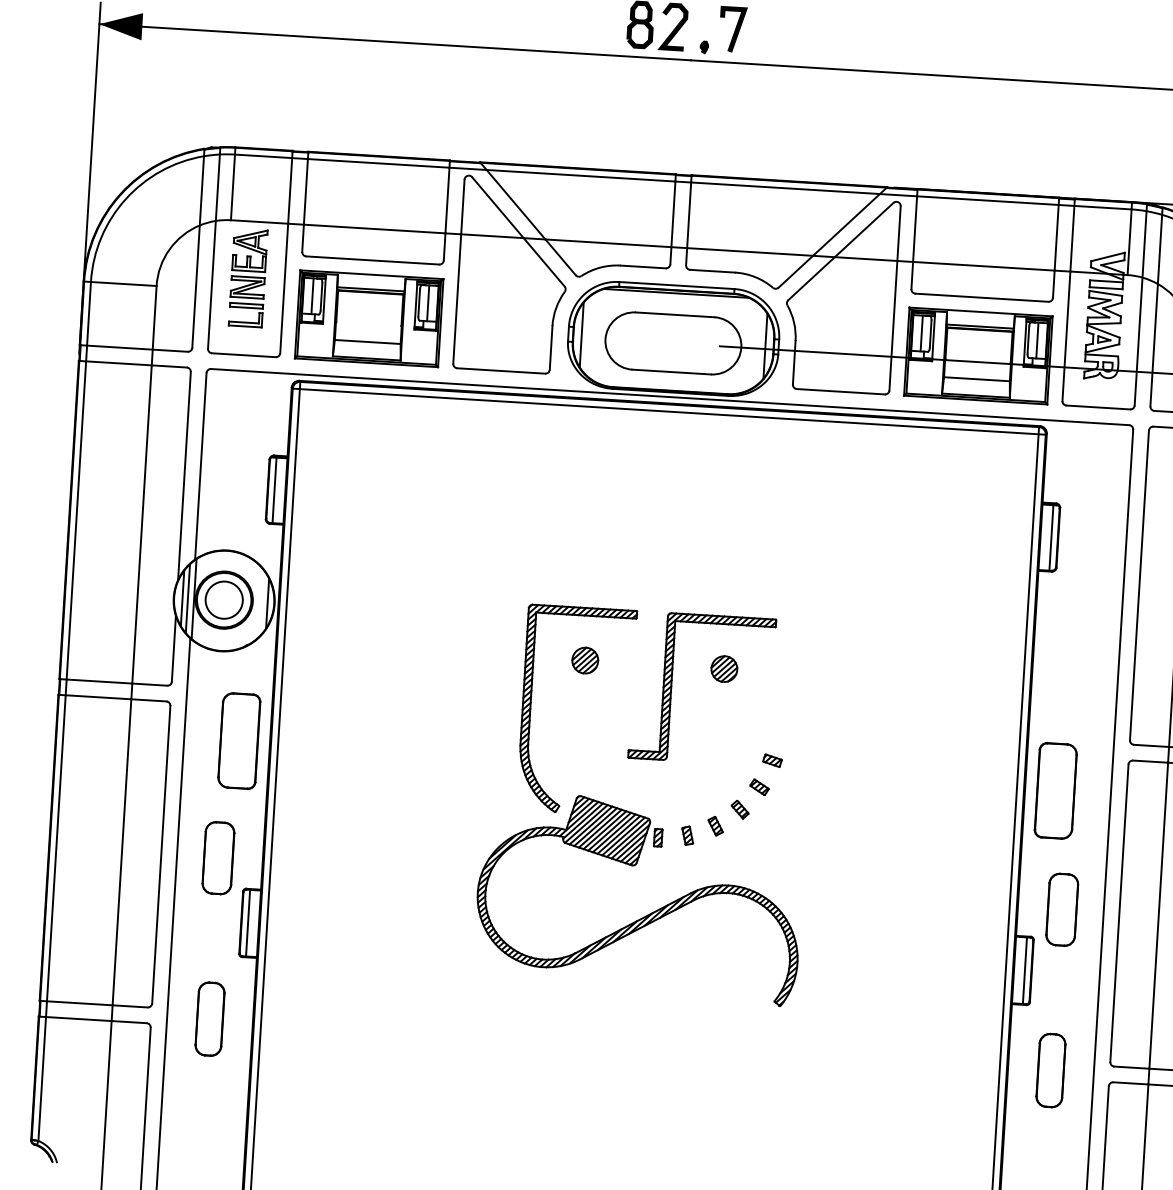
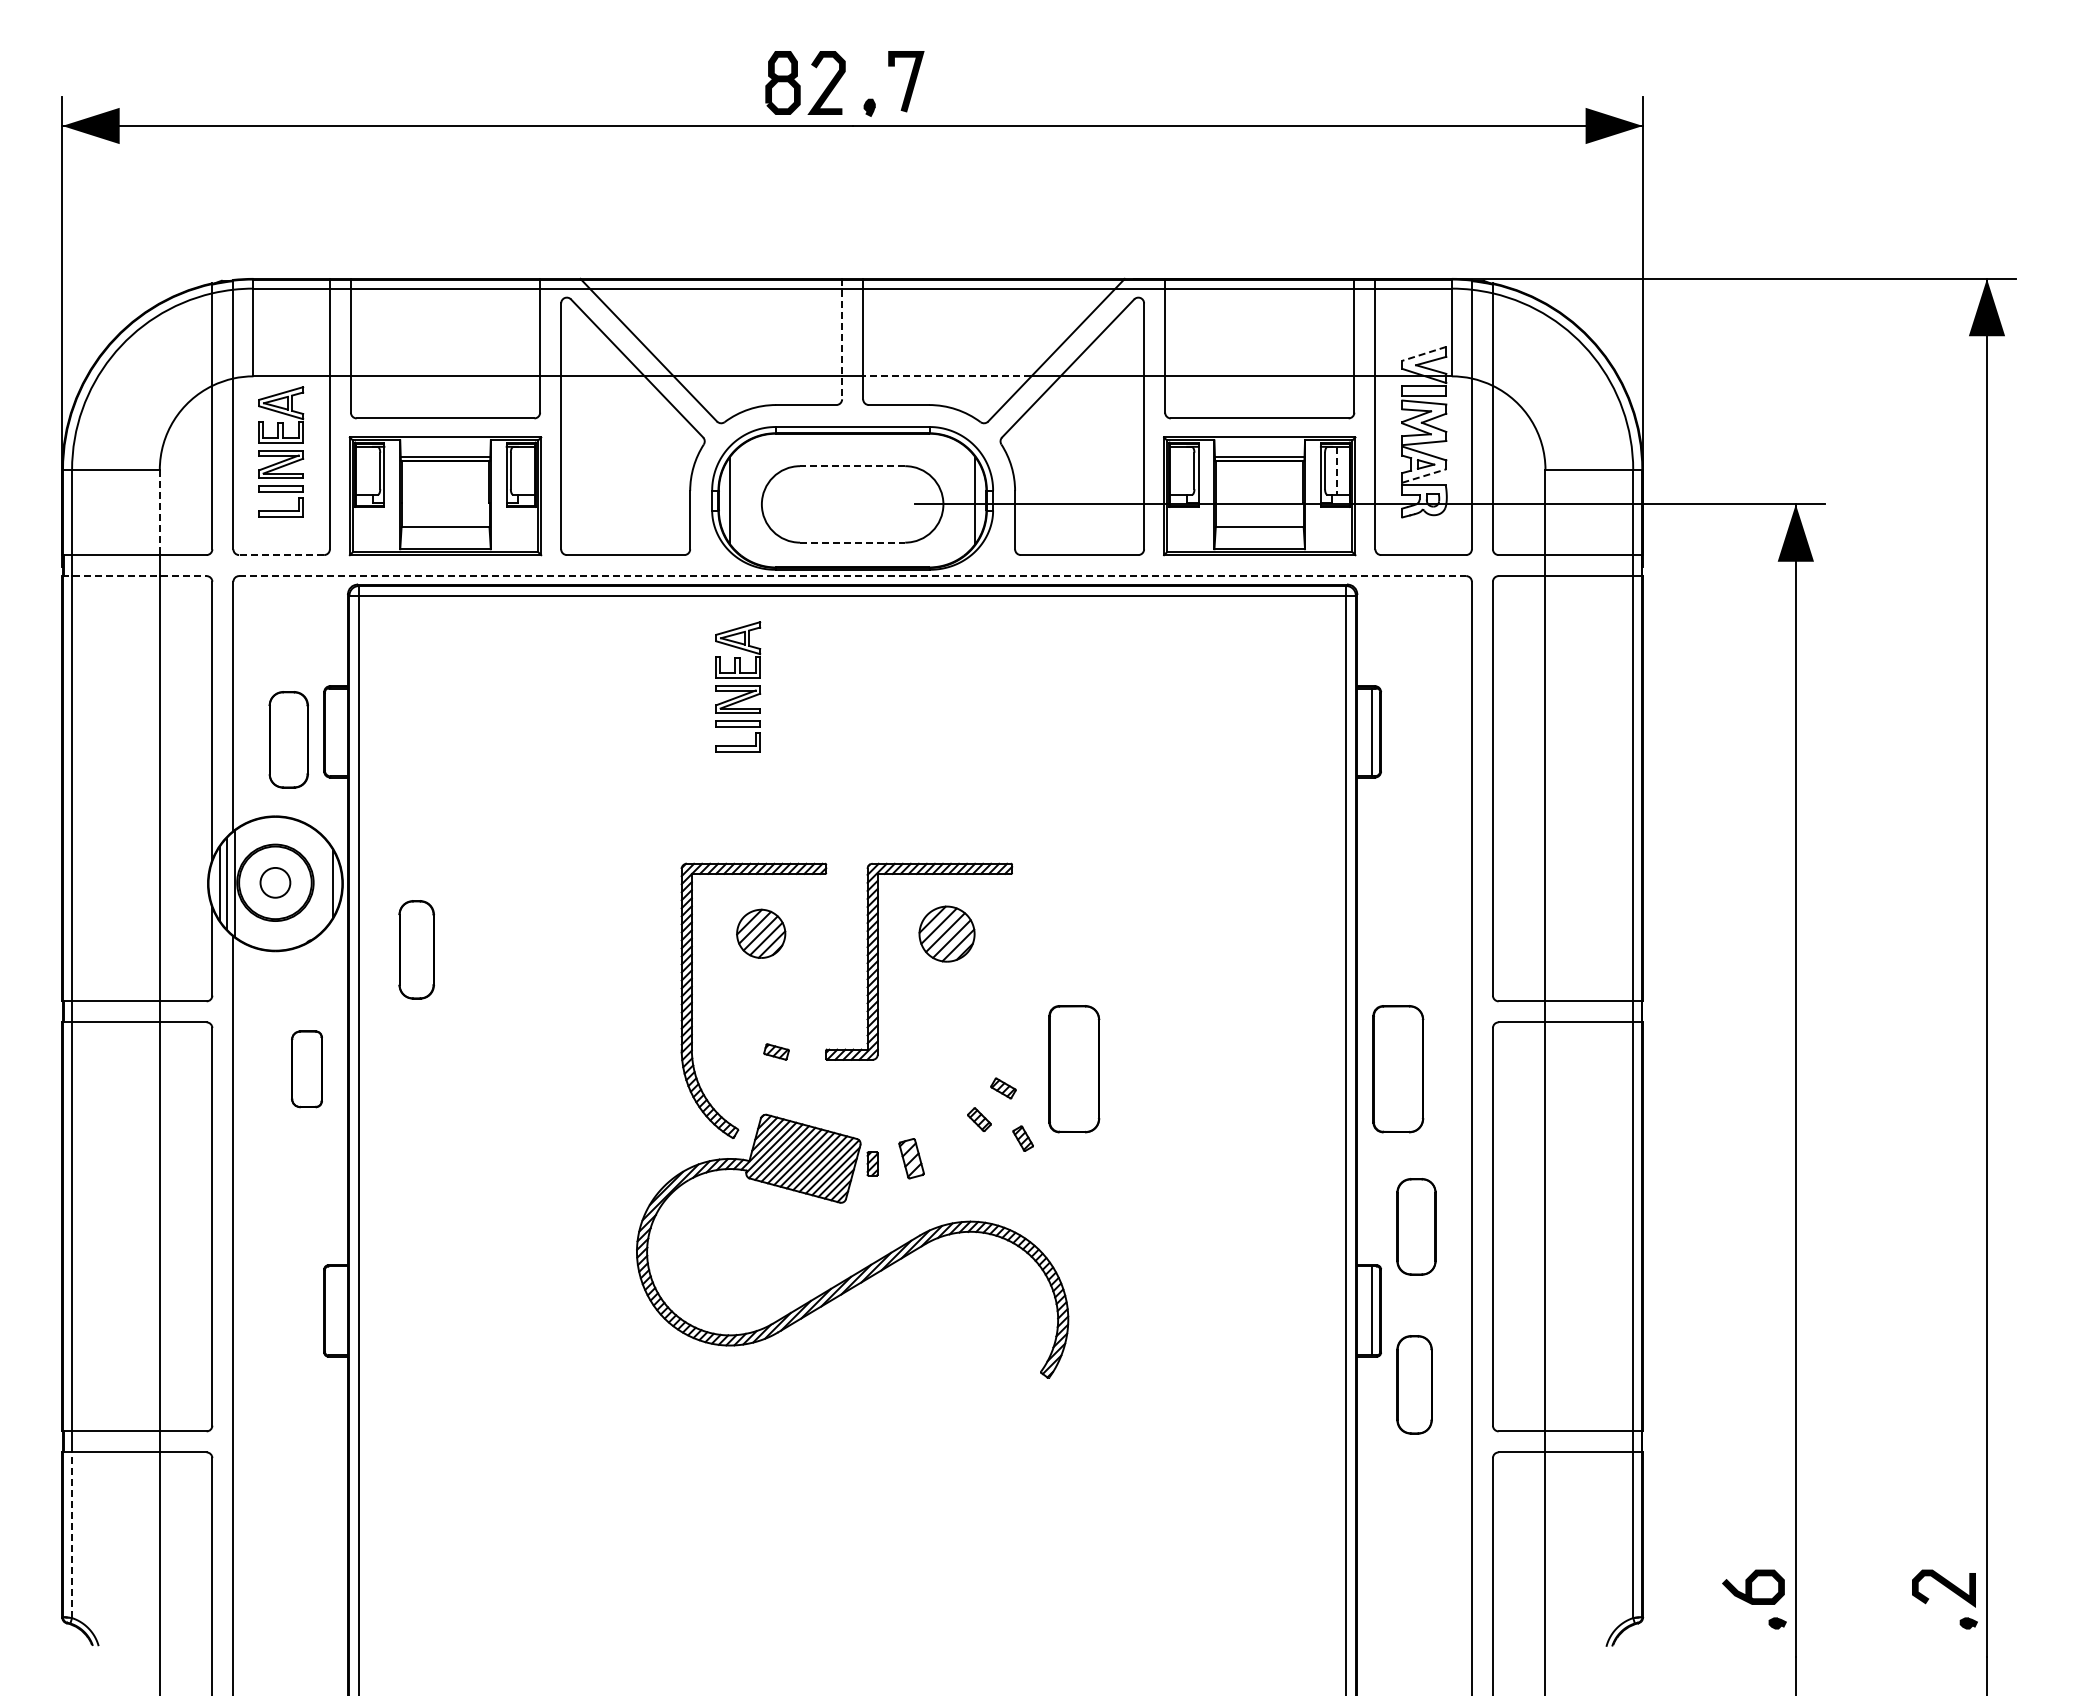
line: (673, 219) -> (842, 339), solid -> dashed
line: (749, 252) -> (946, 376), solid -> dashed
line: (1107, 257) -> (1423, 354), solid -> dashed
line: (676, 293) -> (852, 437), removed
line: (312, 295) -> (368, 470), removed
line: (427, 302) -> (522, 470), removed
line: (675, 315) -> (852, 466), solid -> dashed
line: (154, 317) -> (159, 512), solid -> dashed
line: (921, 333) -> (1182, 470), removed
line: (1037, 340) -> (1337, 470), solid -> dashed
line: (1102, 348) -> (1424, 476), solid -> dashed
line: (243, 355) -> (281, 555), solid -> dashed
line: (132, 364) -> (134, 576), solid -> dashed
line: (671, 371) -> (852, 542), solid -> dashed
line: (670, 397) -> (852, 576), solid -> dashed
part: (579, 474) -> (738, 686), added
line: (274, 490) -> (333, 732), removed
circle: (224, 599) -> (275, 882), size x0.6
part: (584, 660) -> (760, 933), size x1.4
part: (724, 668) -> (946, 933), size x1.6
part: (238, 741) -> (306, 1069), size x0.6
part: (772, 760) -> (776, 1051), moved
part: (813, 776) -> (1074, 1069), added
part: (715, 825) -> (1022, 1138), moved
part: (687, 835) -> (911, 1158), size x1.6
part: (218, 857) -> (288, 739), moved
line: (248, 922) -> (333, 1310), removed
part: (209, 1018) -> (416, 949), moved
part: (1050, 1070) -> (1414, 1384), moved
line: (42, 1079) -> (72, 1535), solid -> dashed

